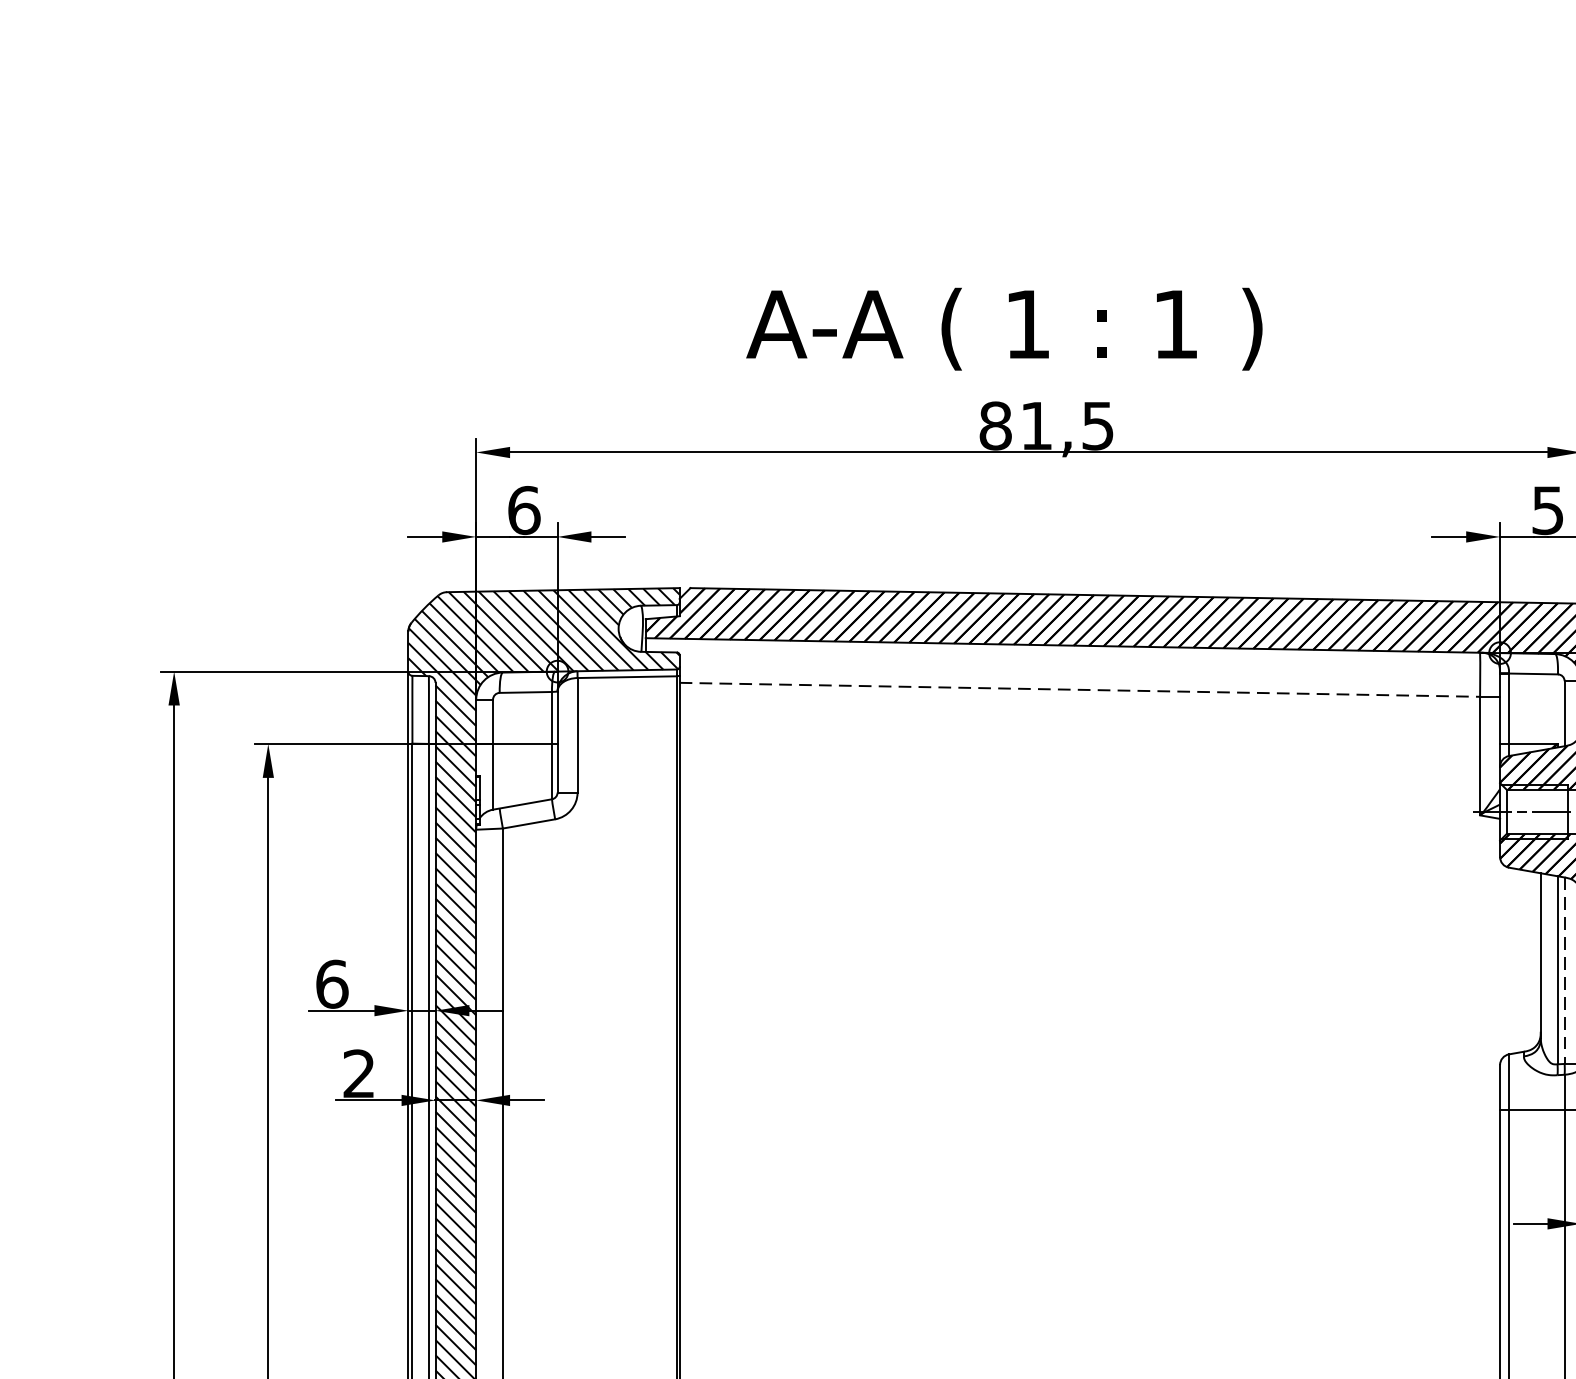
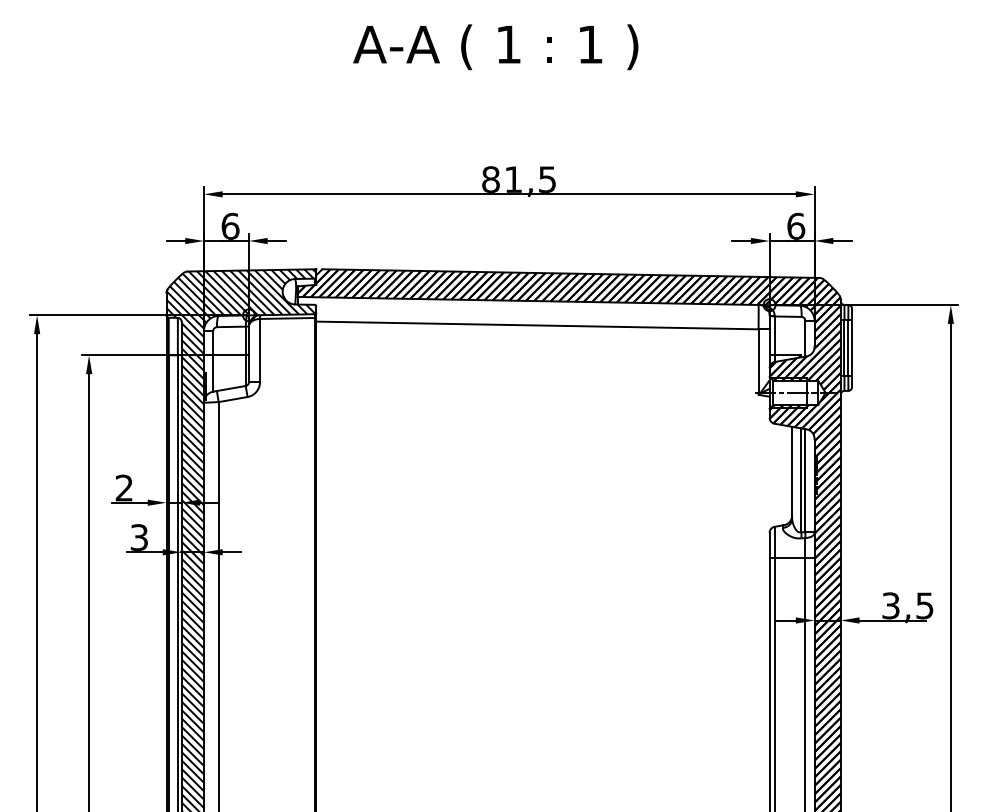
text: (1003, 329) -> (495, 47), moved
text: (1548, 508) -> (796, 225), 5 -> 6
line: (1079, 689) -> (537, 325), dashed -> solid
line: (1565, 970) -> (805, 480), dashed -> solid
text: (332, 983) -> (124, 487), 6 -> 2
text: (357, 1073) -> (138, 537), 2 -> 3

